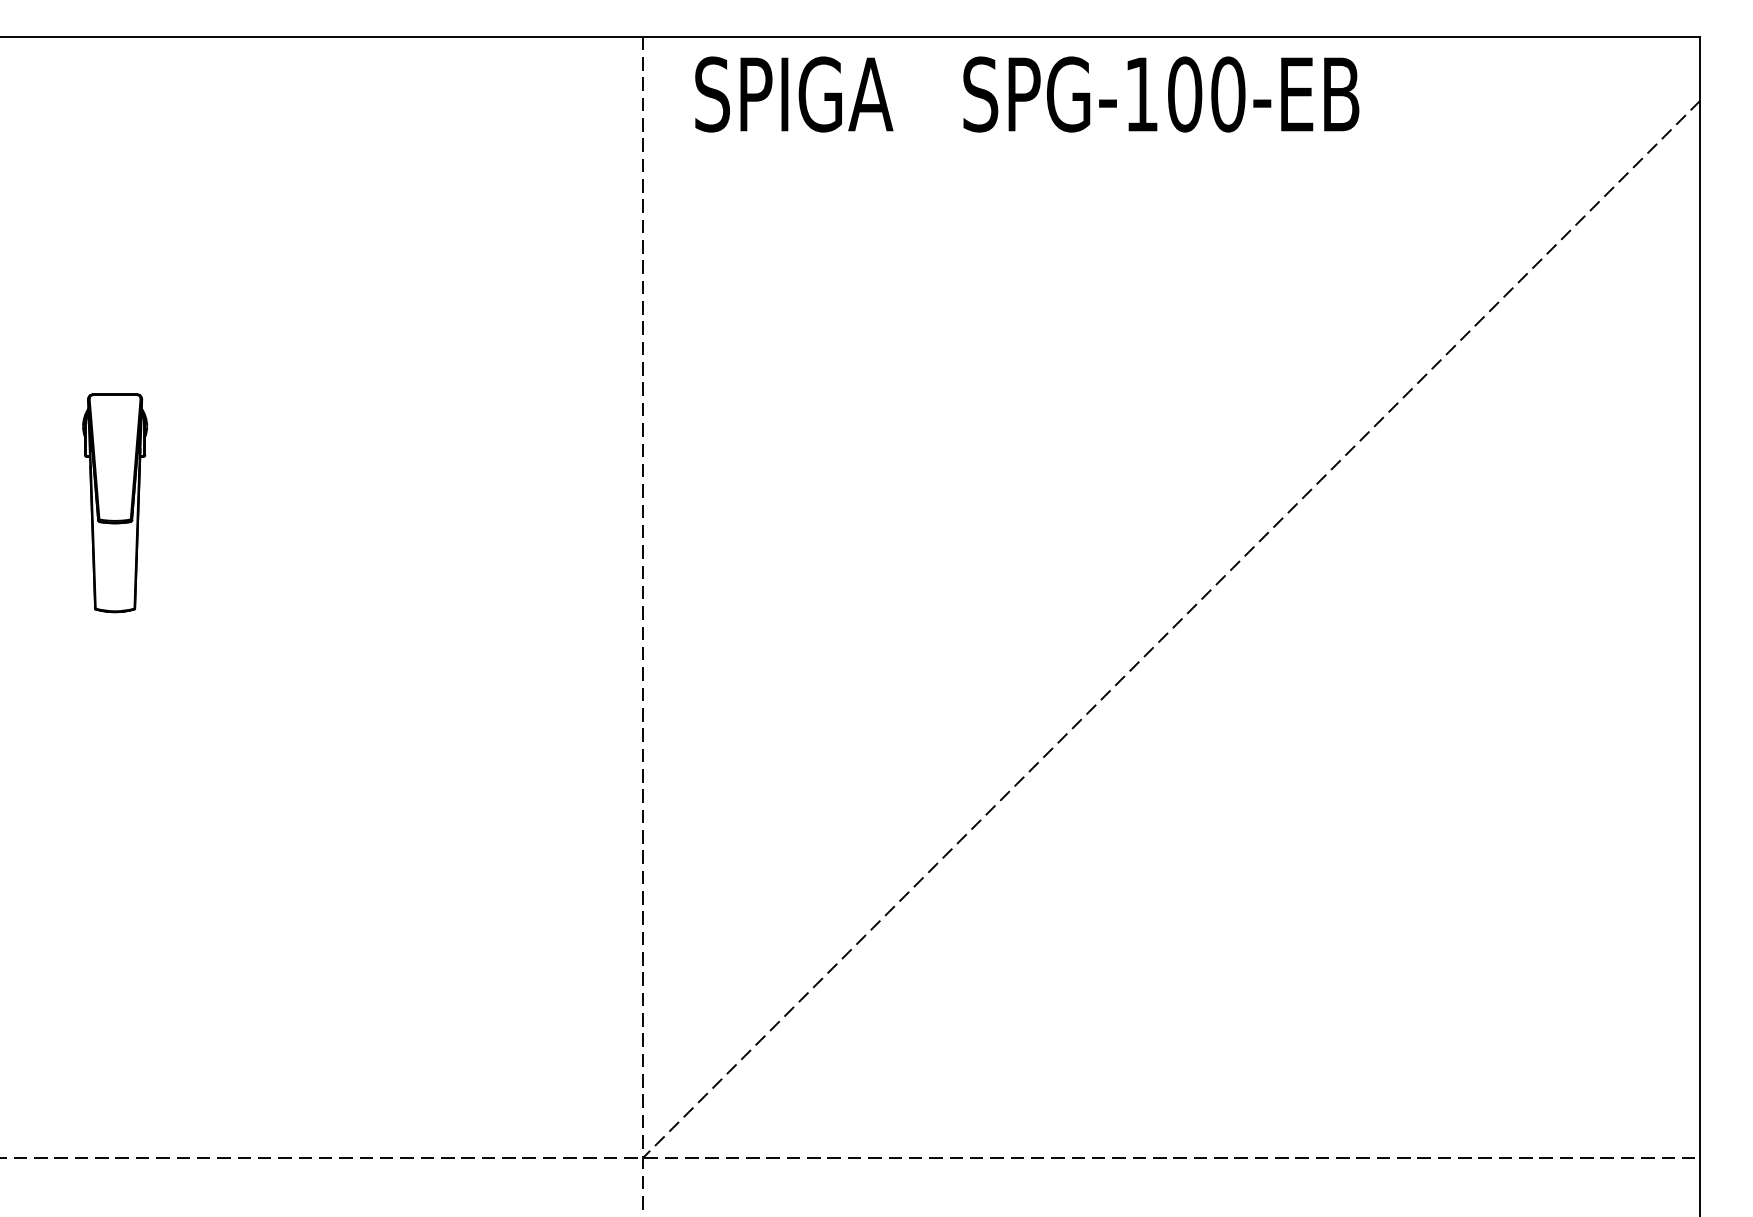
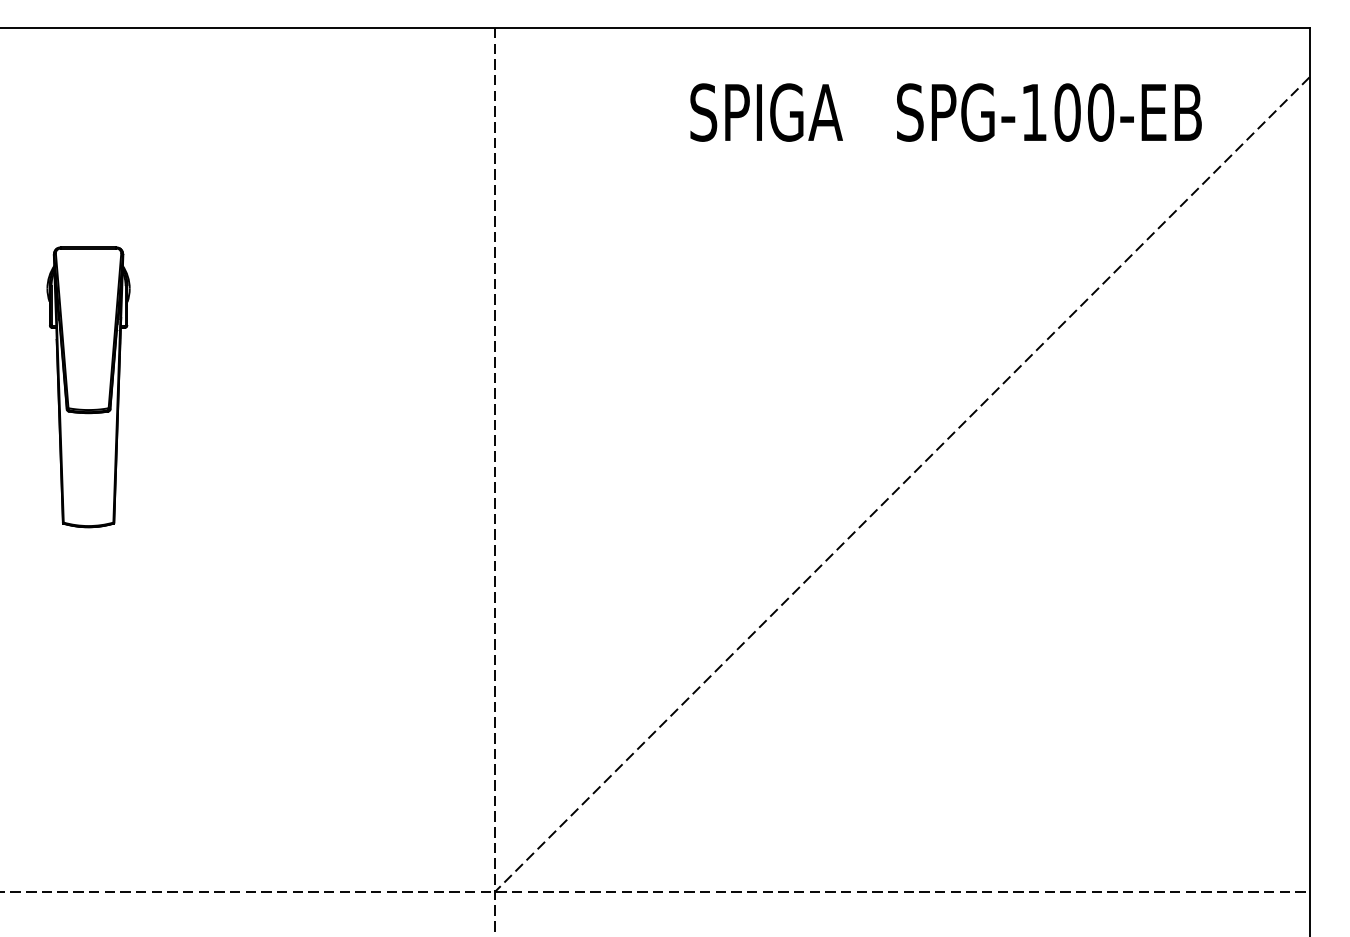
text: (1026, 94) -> (945, 112), moved
part: (115, 503) -> (88, 387), size x1.67

